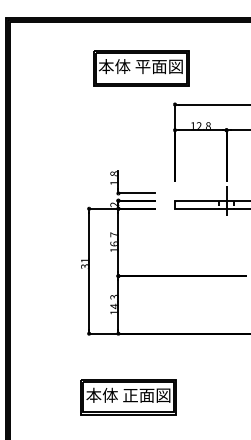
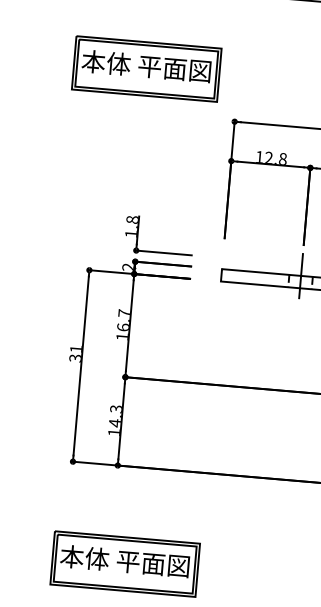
part: (141, 68) -> (147, 69), moved
text: (130, 395) -> (128, 561), 本体 正面図 -> 本体 平面図

